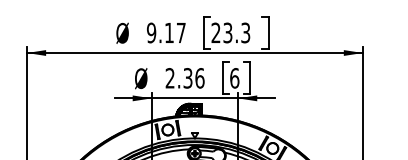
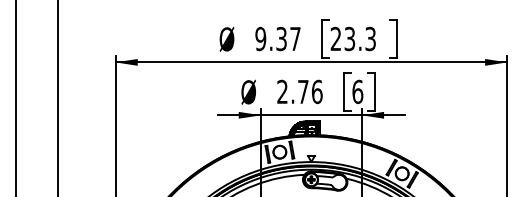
text: (169, 32) -> (281, 38), 9.17 -> 9.37
text: (188, 77) -> (303, 91), 2.36 -> 2.76

